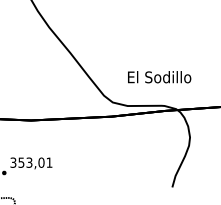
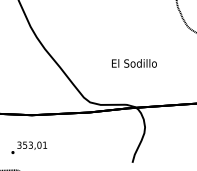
text: (159, 77) -> (134, 63), moved

